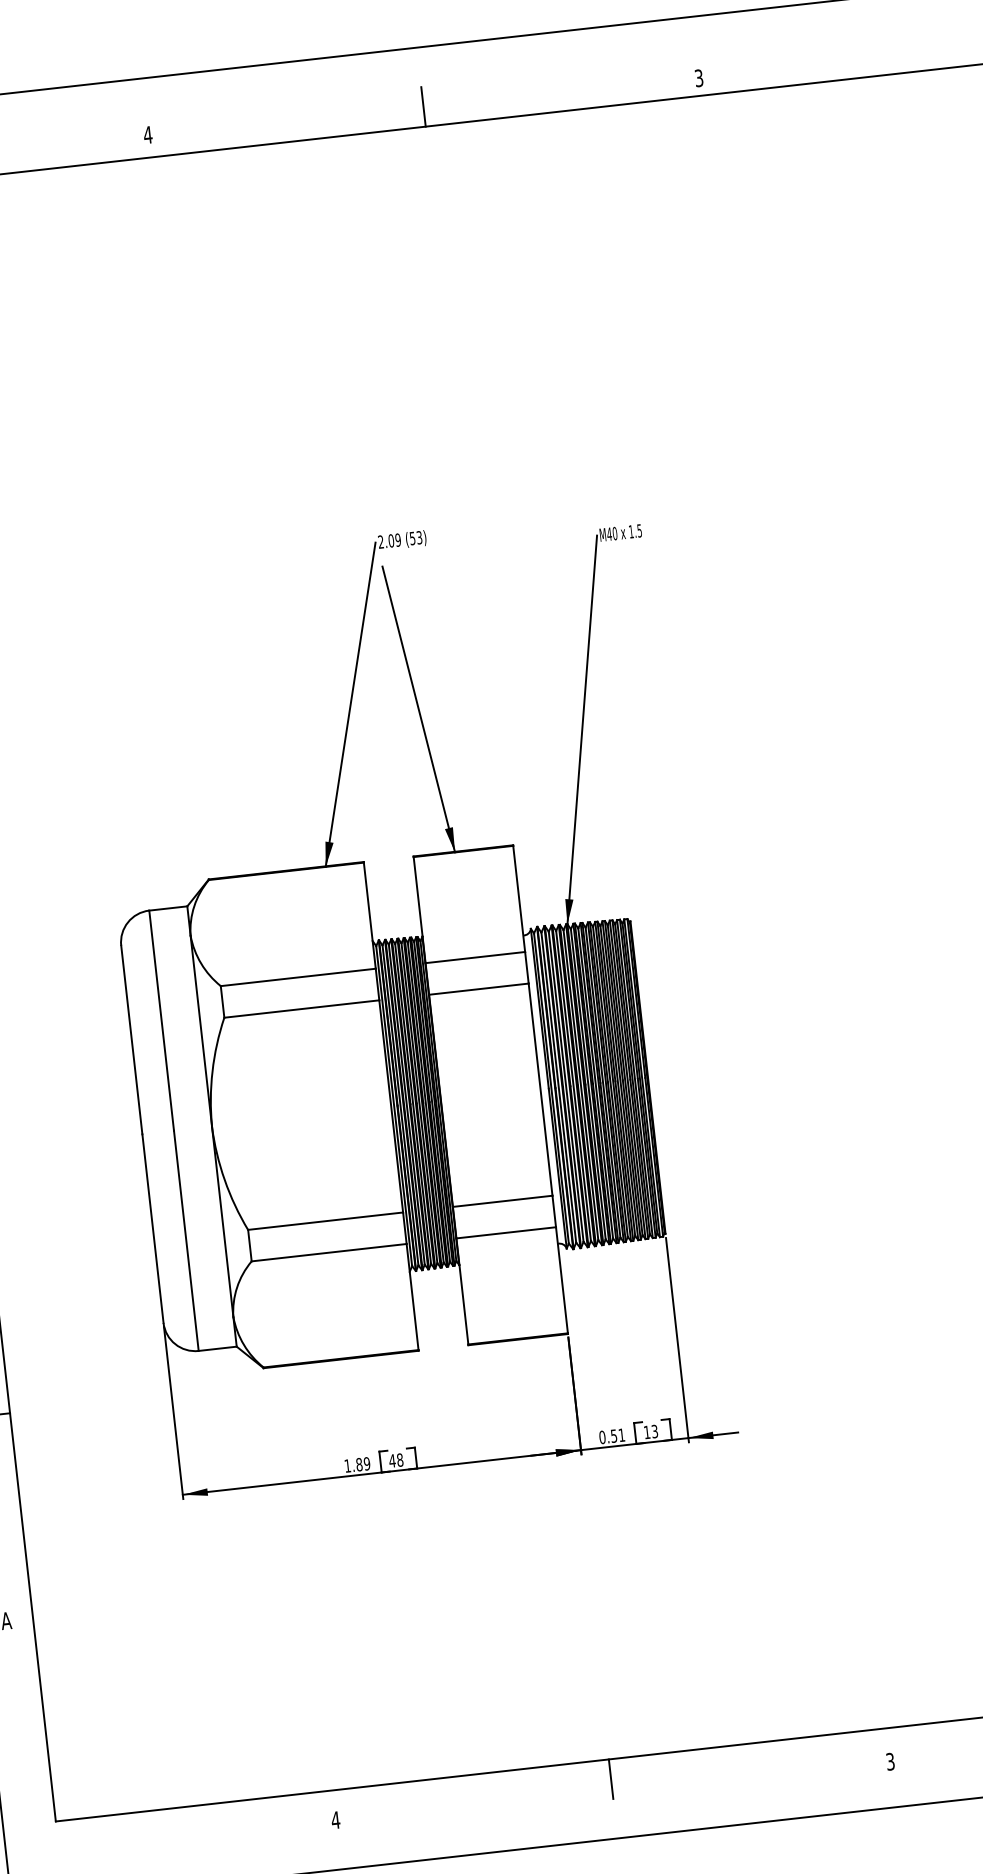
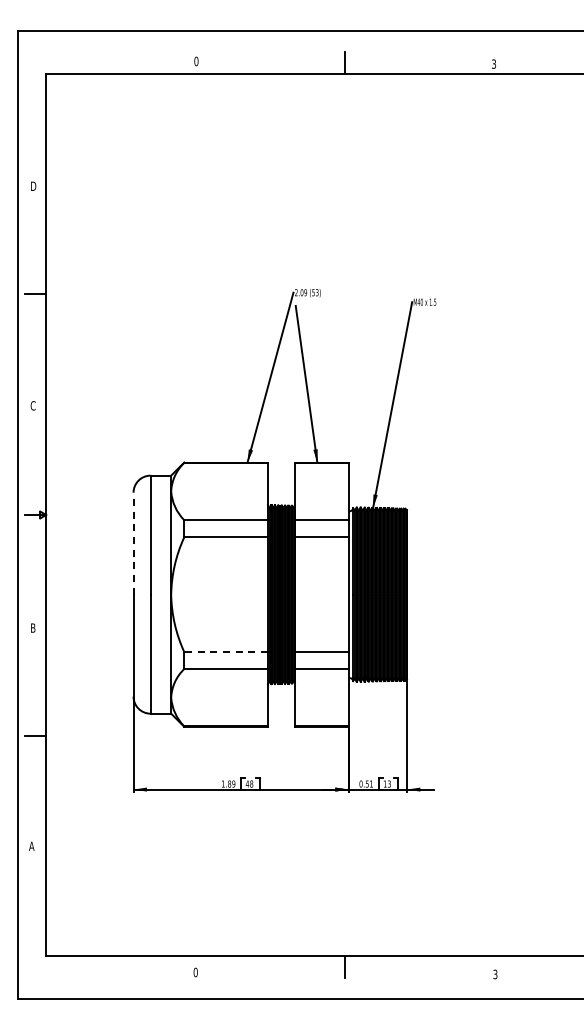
text: (148, 135) -> (196, 61), 4 -> 0
line: (131, 1039) -> (133, 543), solid -> dashed
line: (326, 1222) -> (226, 652), solid -> dashed
text: (335, 1820) -> (195, 972), 4 -> 0

